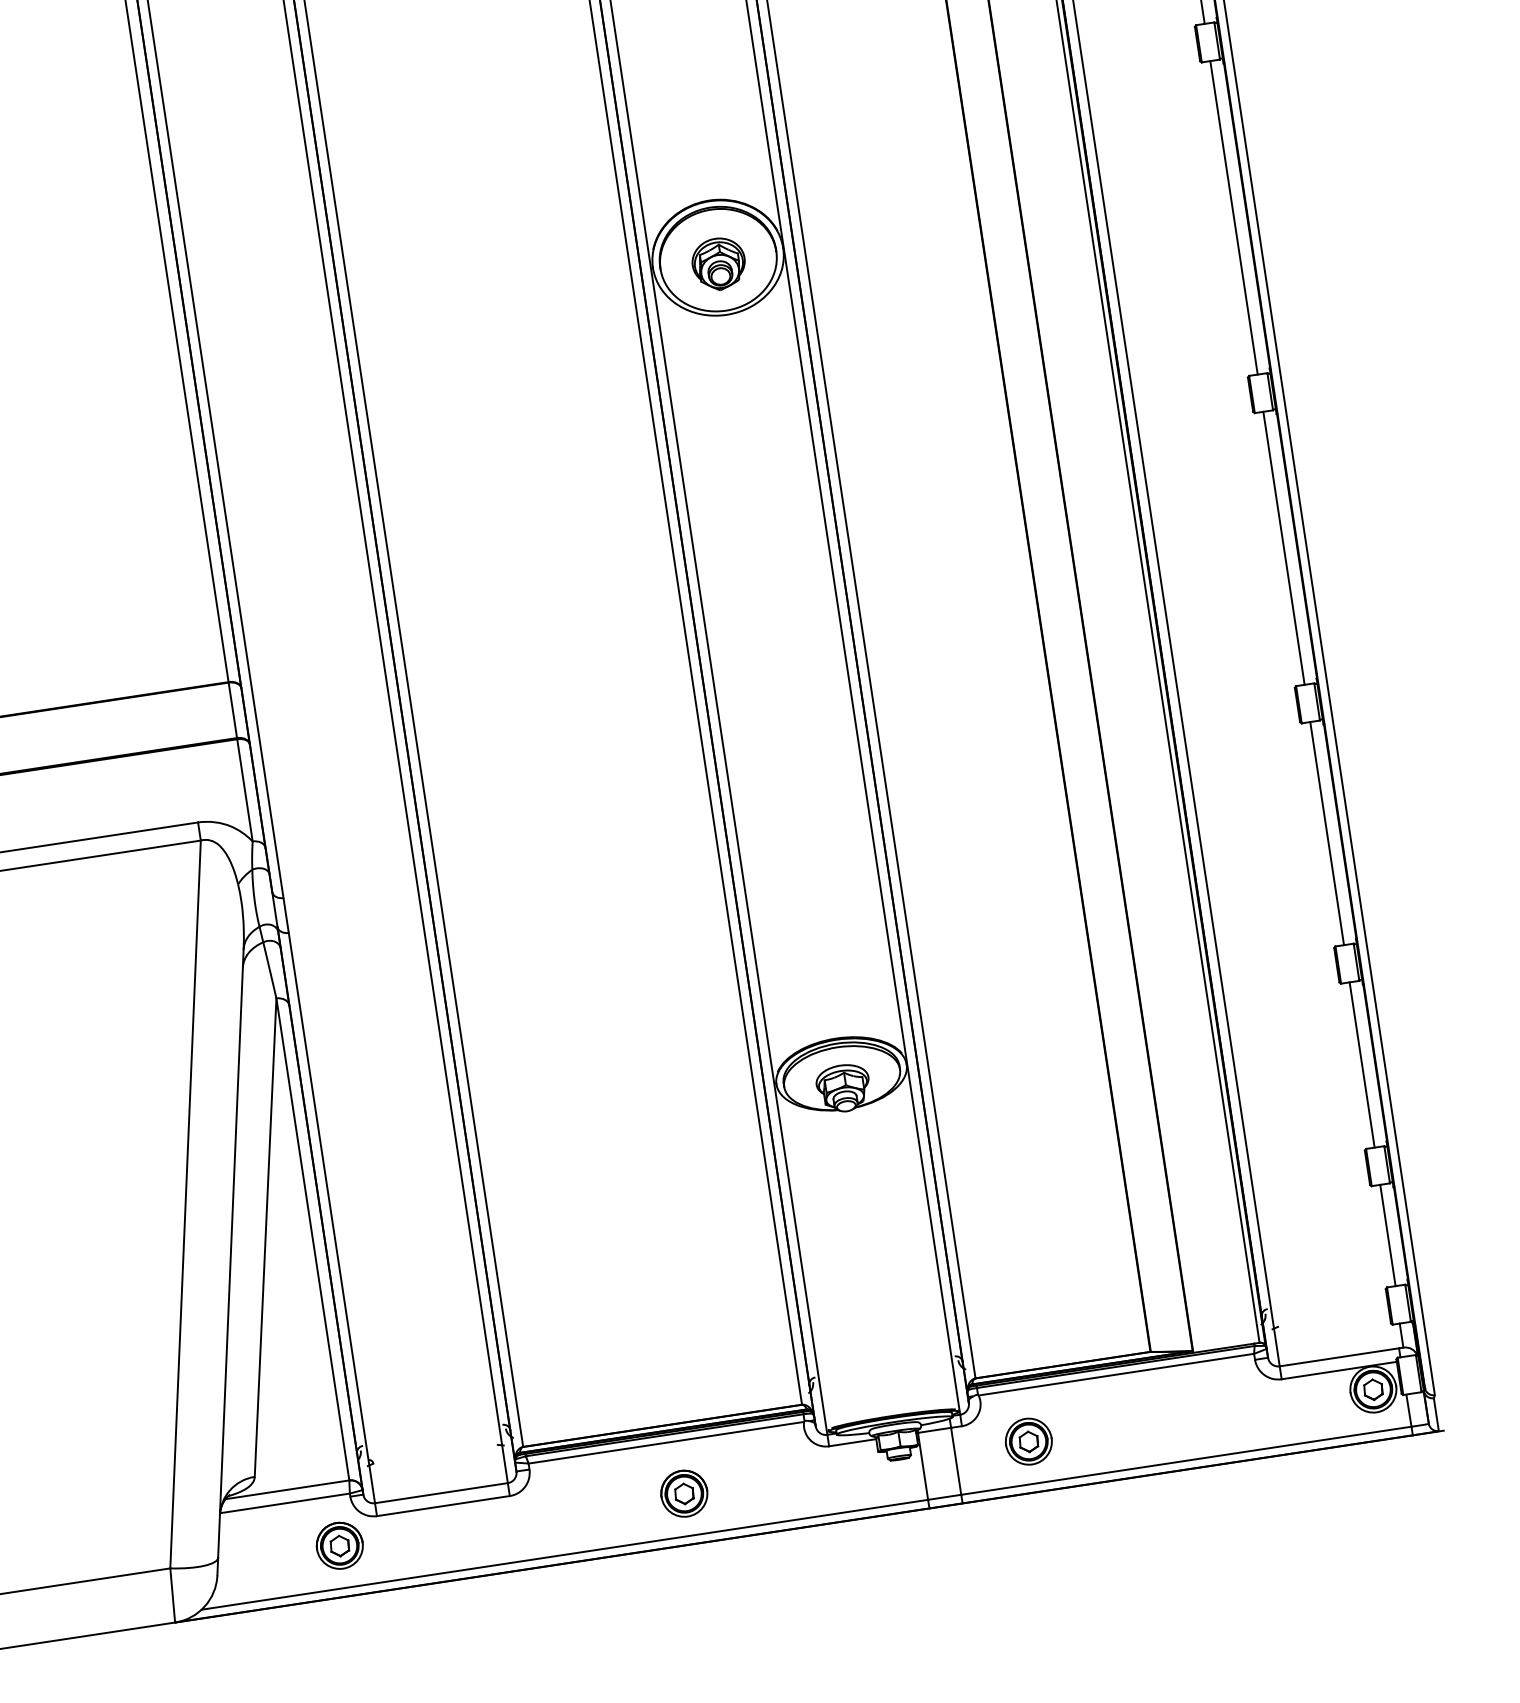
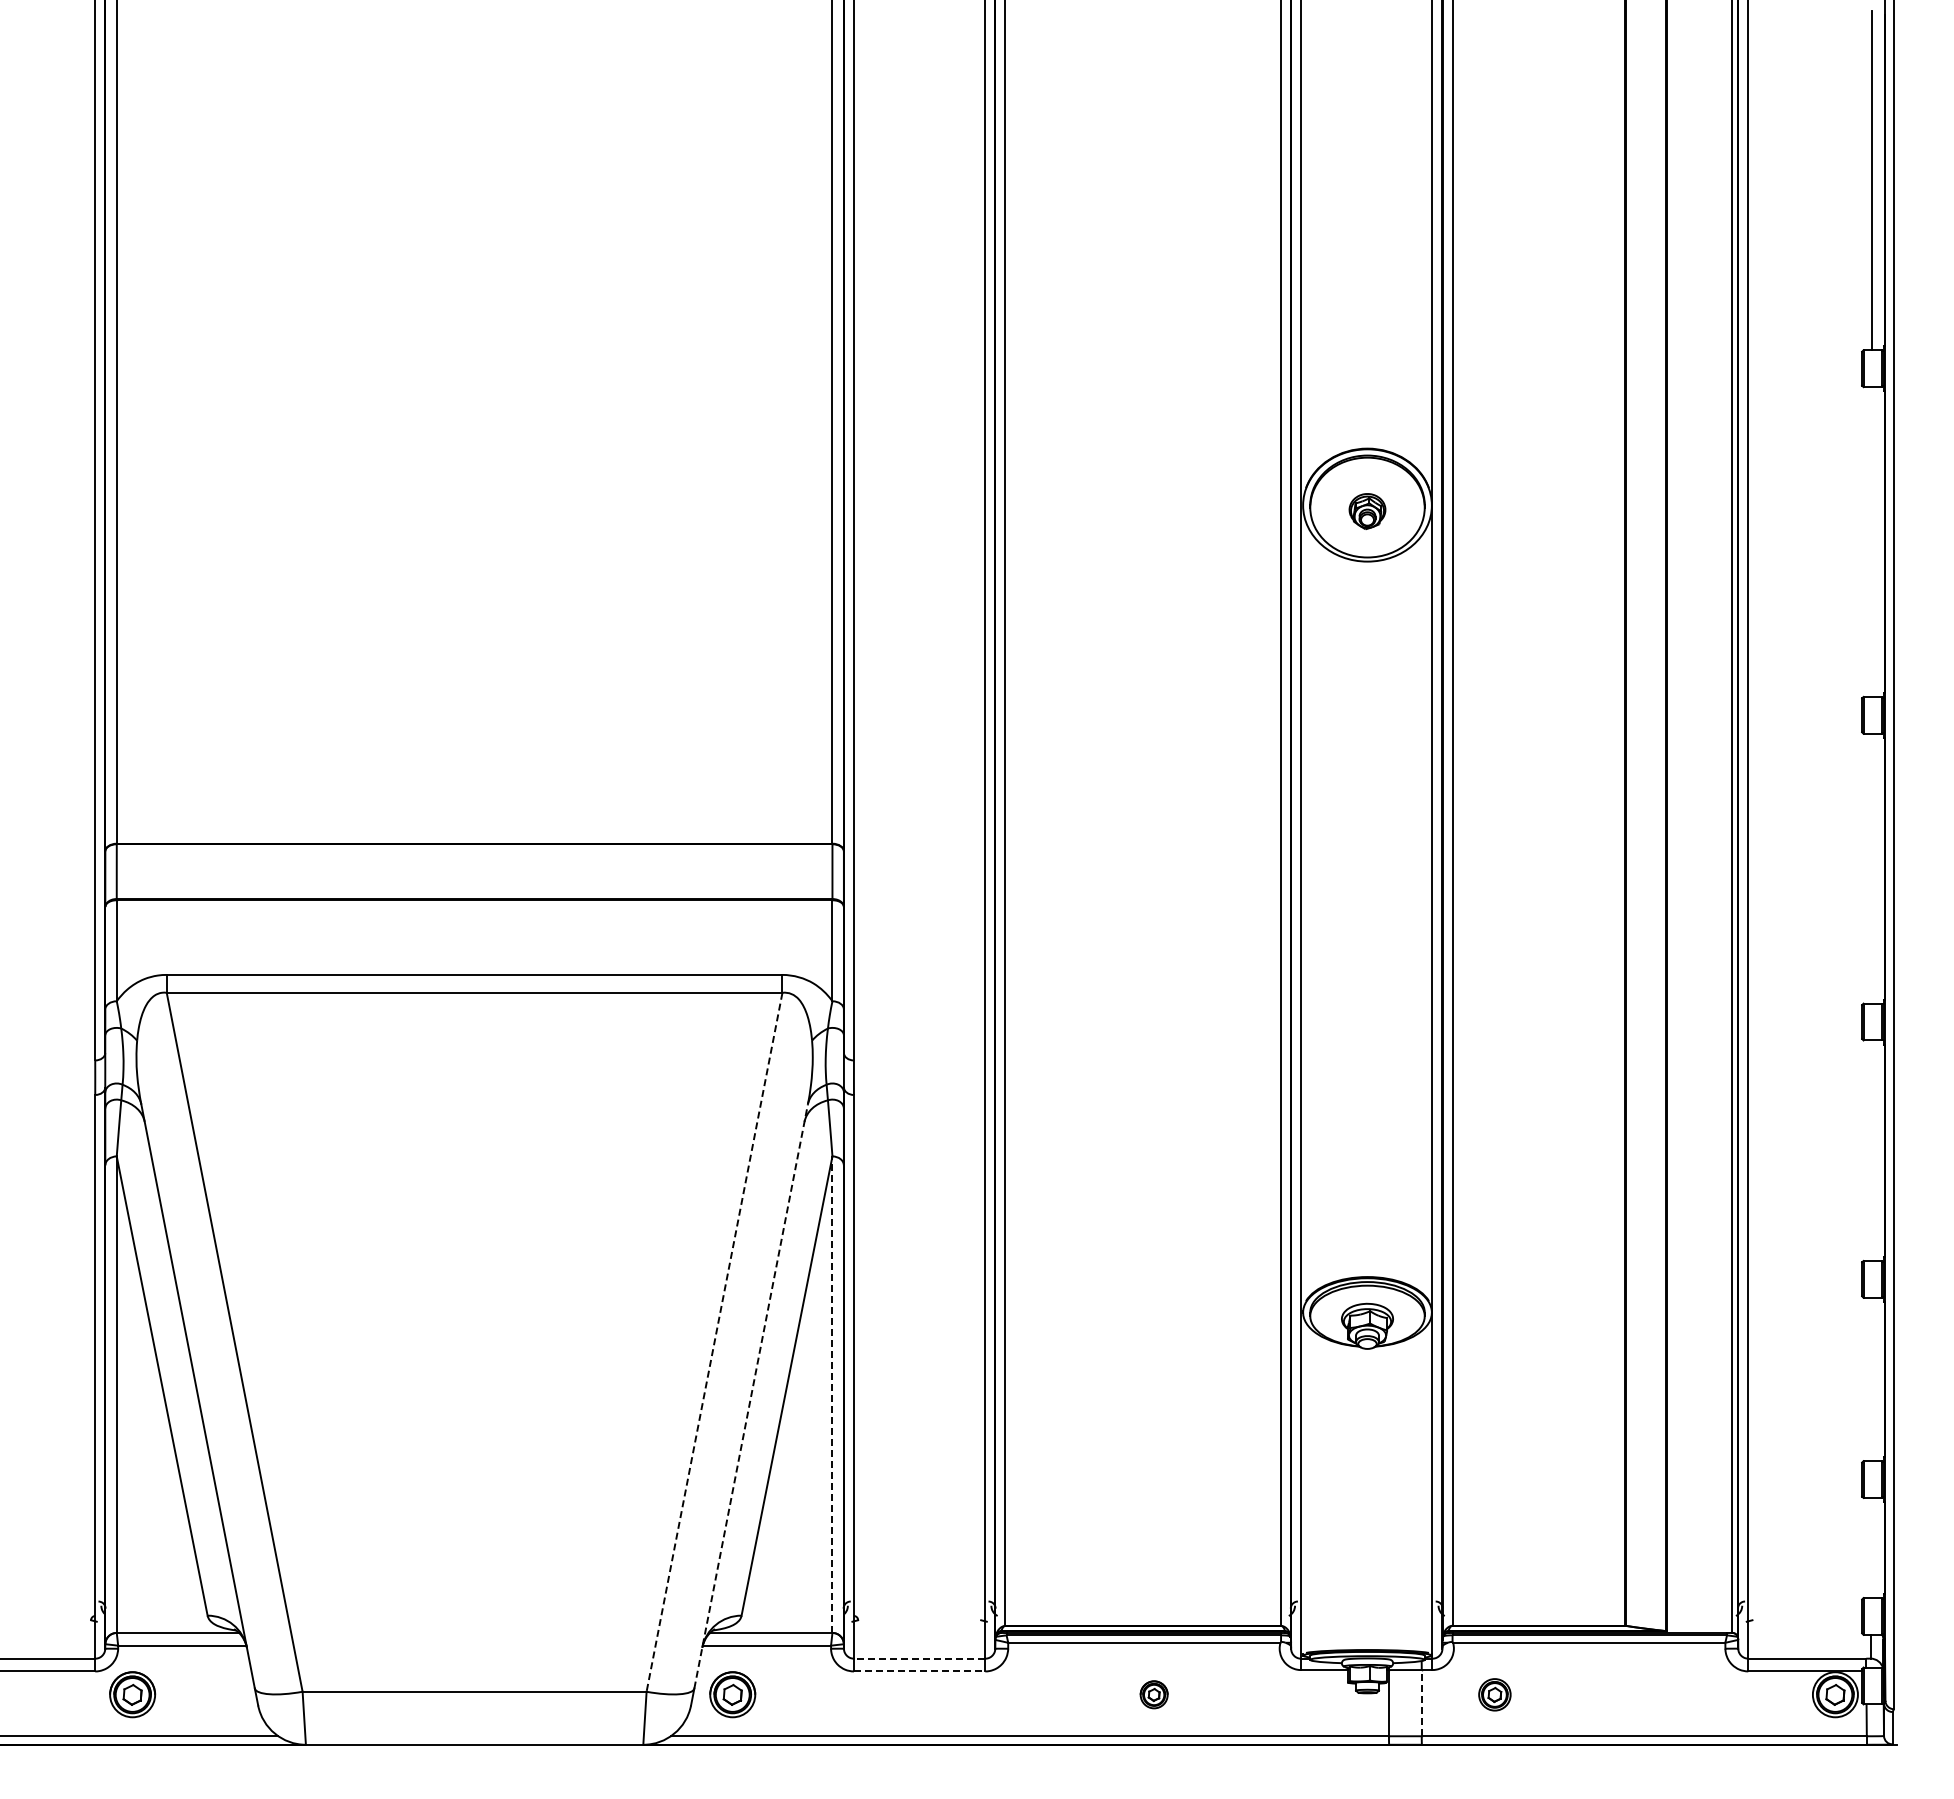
line: (1234, 217) -> (1872, 541), removed
part: (719, 264) -> (1367, 511), size x0.7
line: (1284, 548) -> (1872, 868), removed
line: (1327, 833) -> (1872, 1150), removed
line: (1362, 1064) -> (1872, 1379), removed
line: (185, 1204) -> (714, 1342), solid -> dashed
line: (1388, 1234) -> (1872, 1547), removed
line: (312, 1239) -> (832, 1394), solid -> dashed
line: (231, 1252) -> (751, 1395), solid -> dashed
part: (1028, 1441) -> (1494, 1694), size x0.7
line: (955, 1460) -> (1421, 1702), solid -> dashed
line: (441, 1493) -> (919, 1658), solid -> dashed
part: (683, 1493) -> (1153, 1694), size x0.6
line: (443, 1506) -> (919, 1671), solid -> dashed
part: (339, 1545) -> (732, 1694), moved

